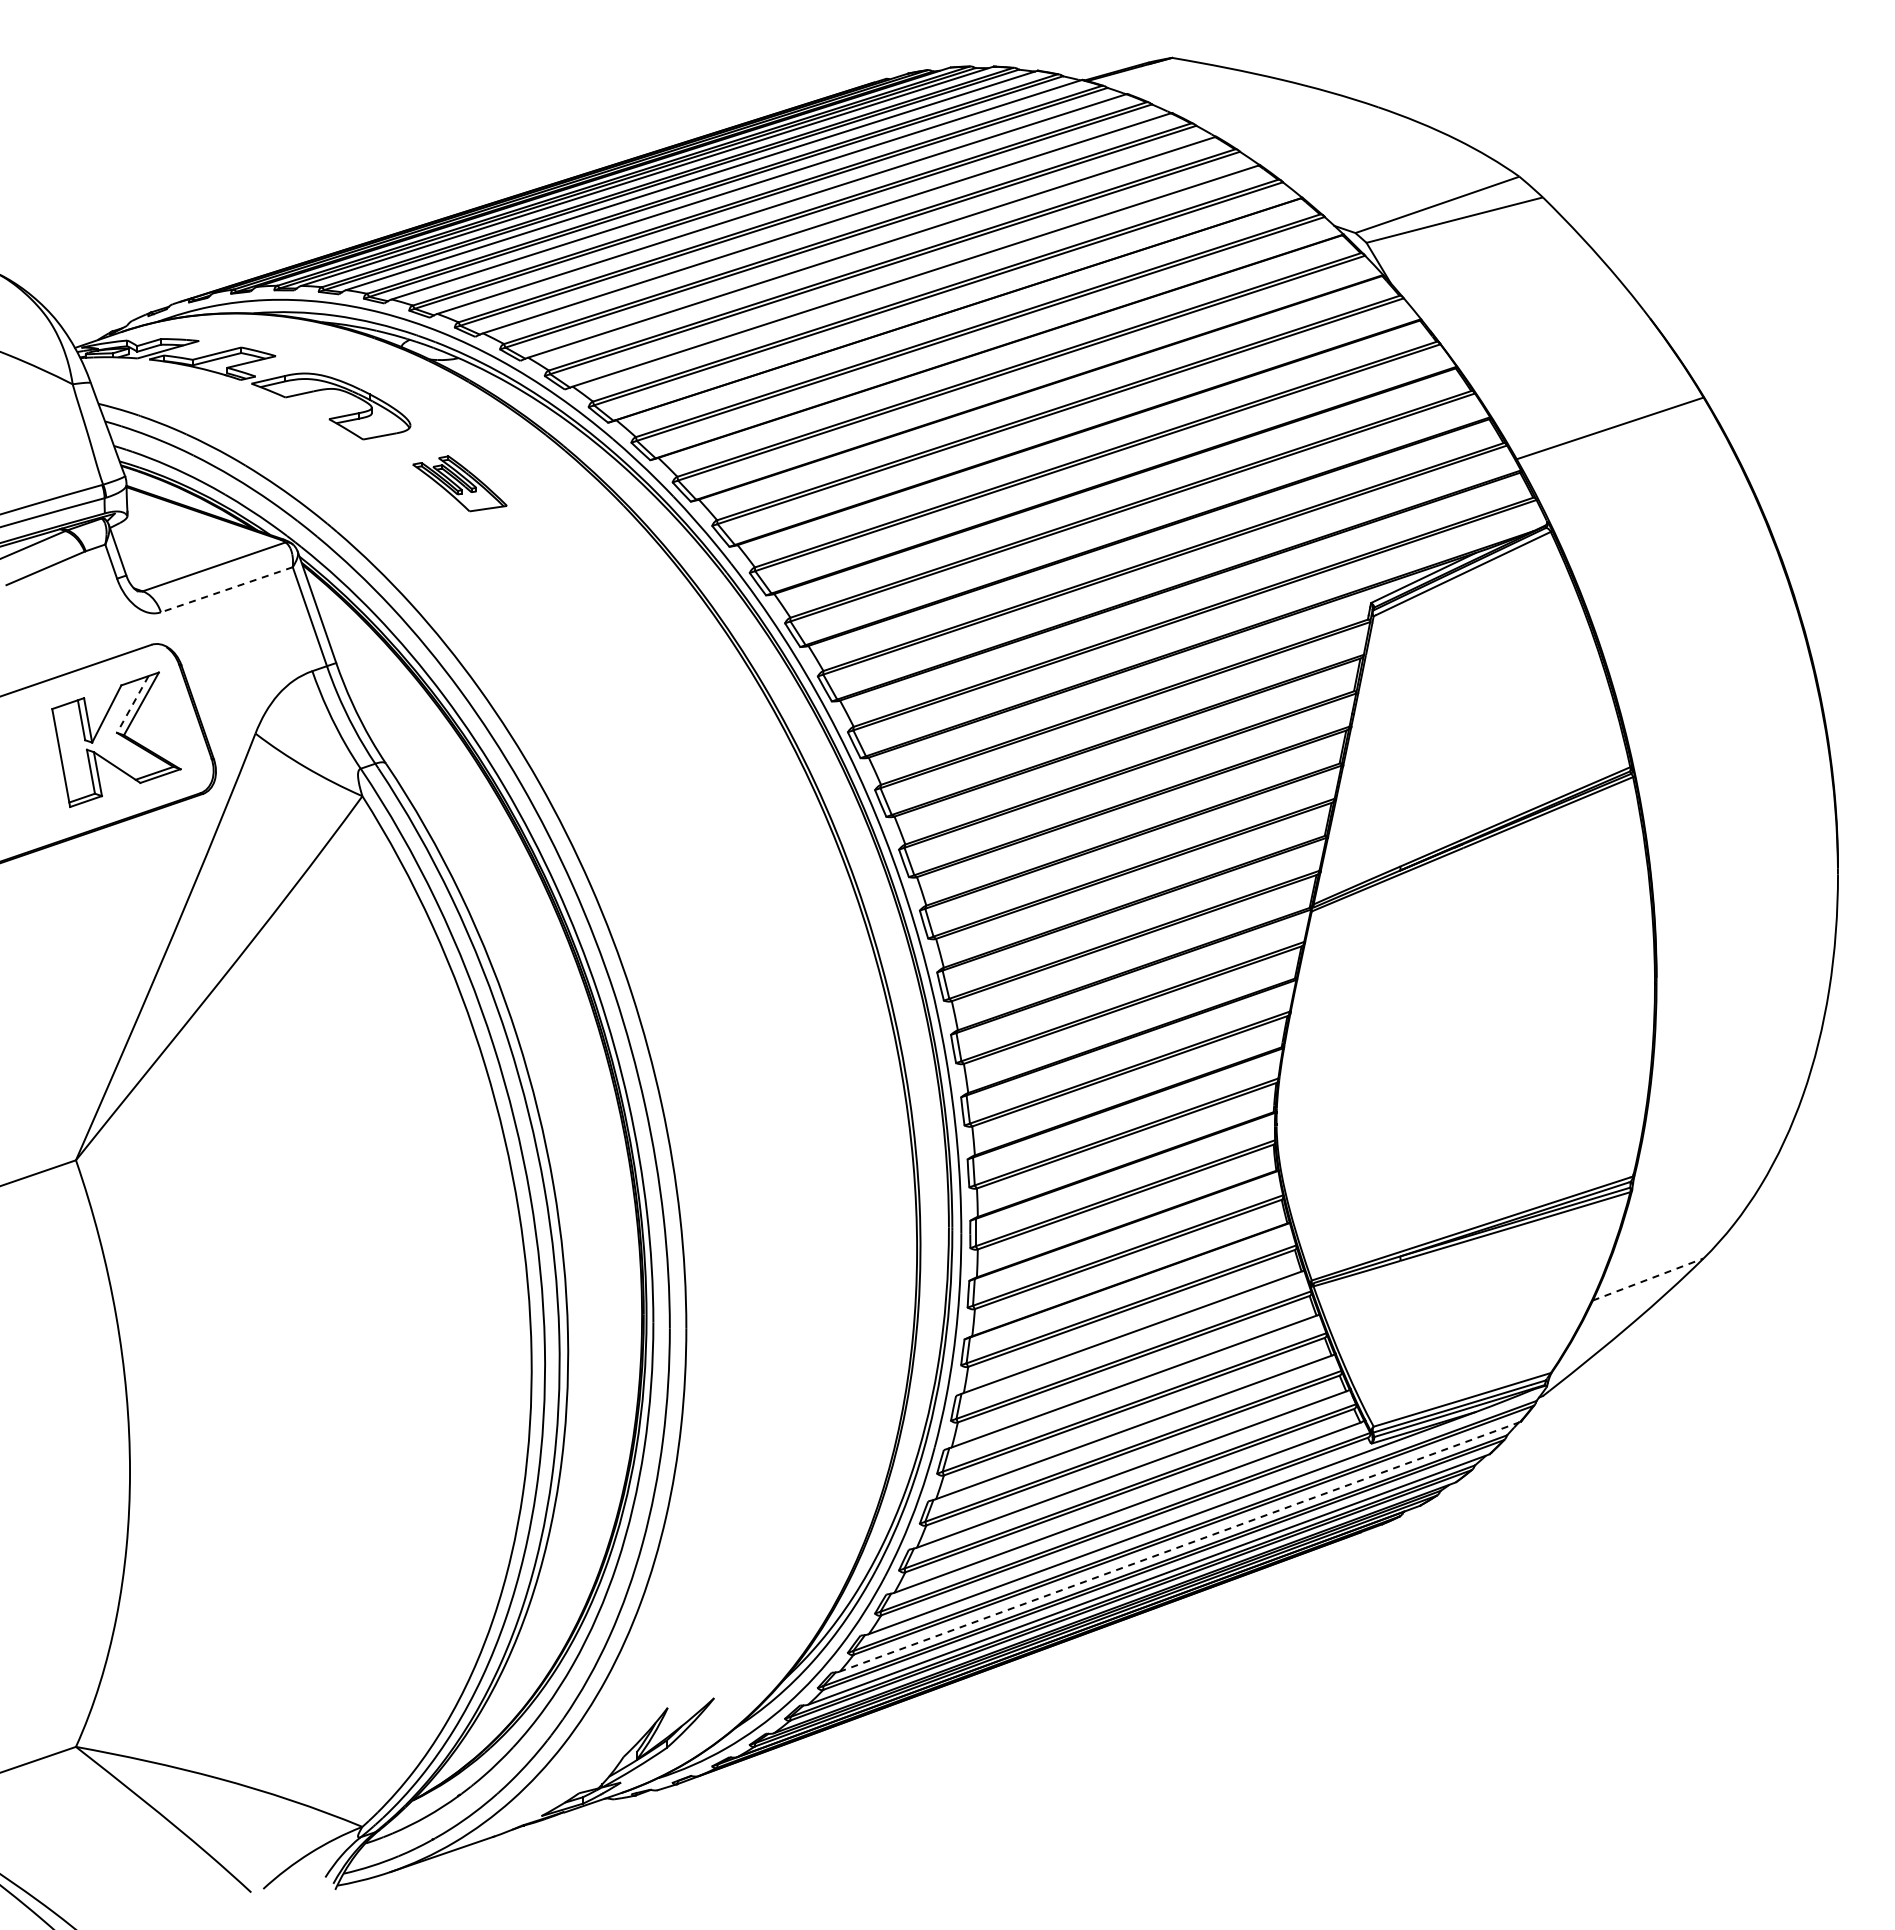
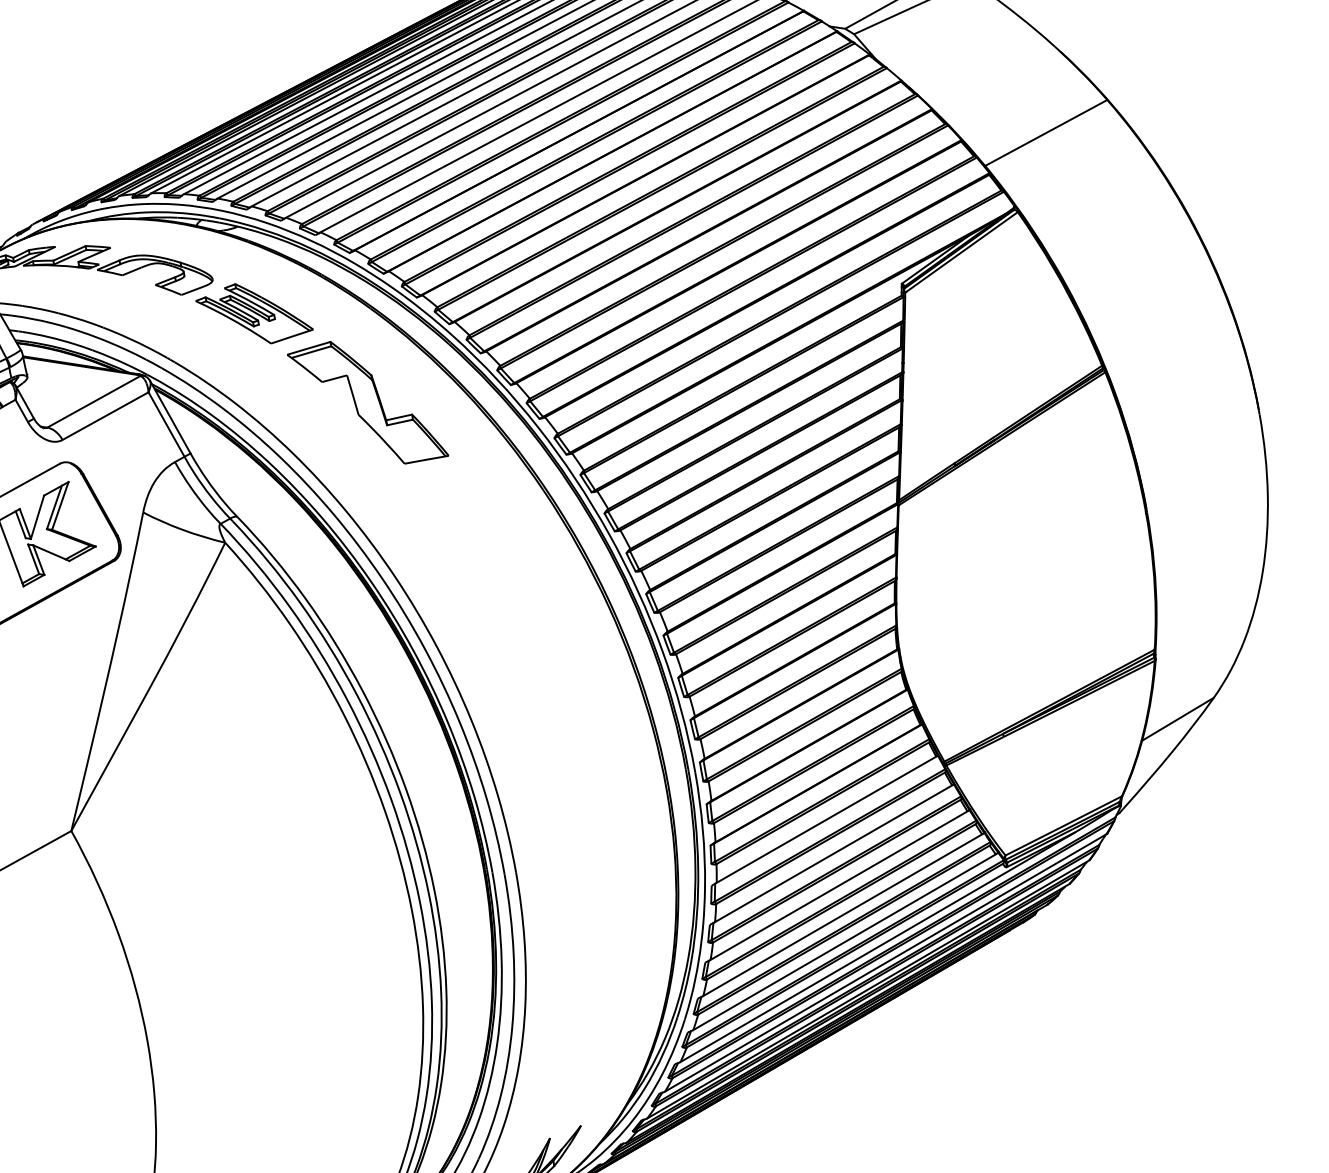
part: (459, 483) -> (253, 313), size x1.67
line: (226, 589) -> (105, 416), dashed -> solid
part: (595, 636) -> (367, 402), added
line: (132, 704) -> (54, 507), dashed -> solid
line: (1648, 1279) -> (1178, 719), dashed -> solid
line: (1179, 1546) -> (885, 962), dashed -> solid

